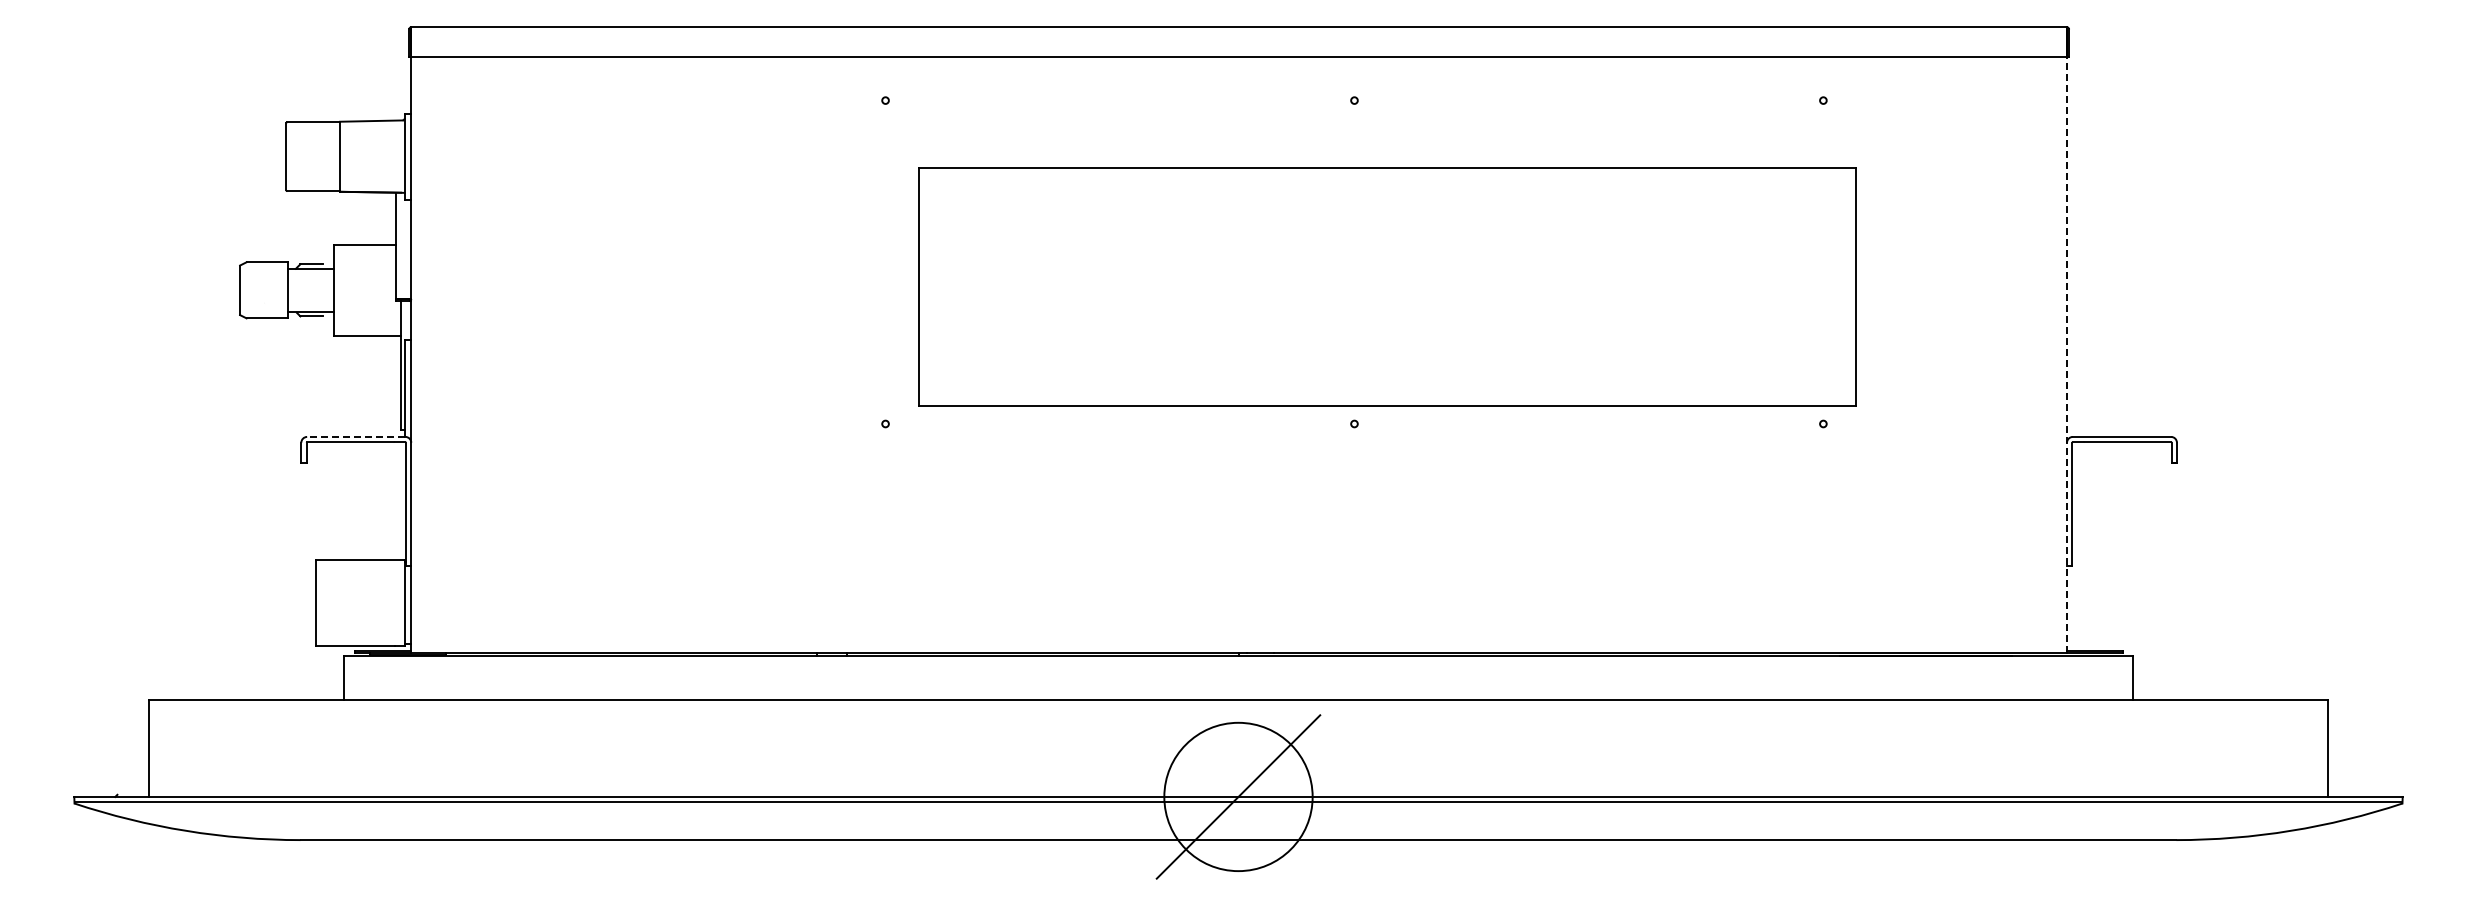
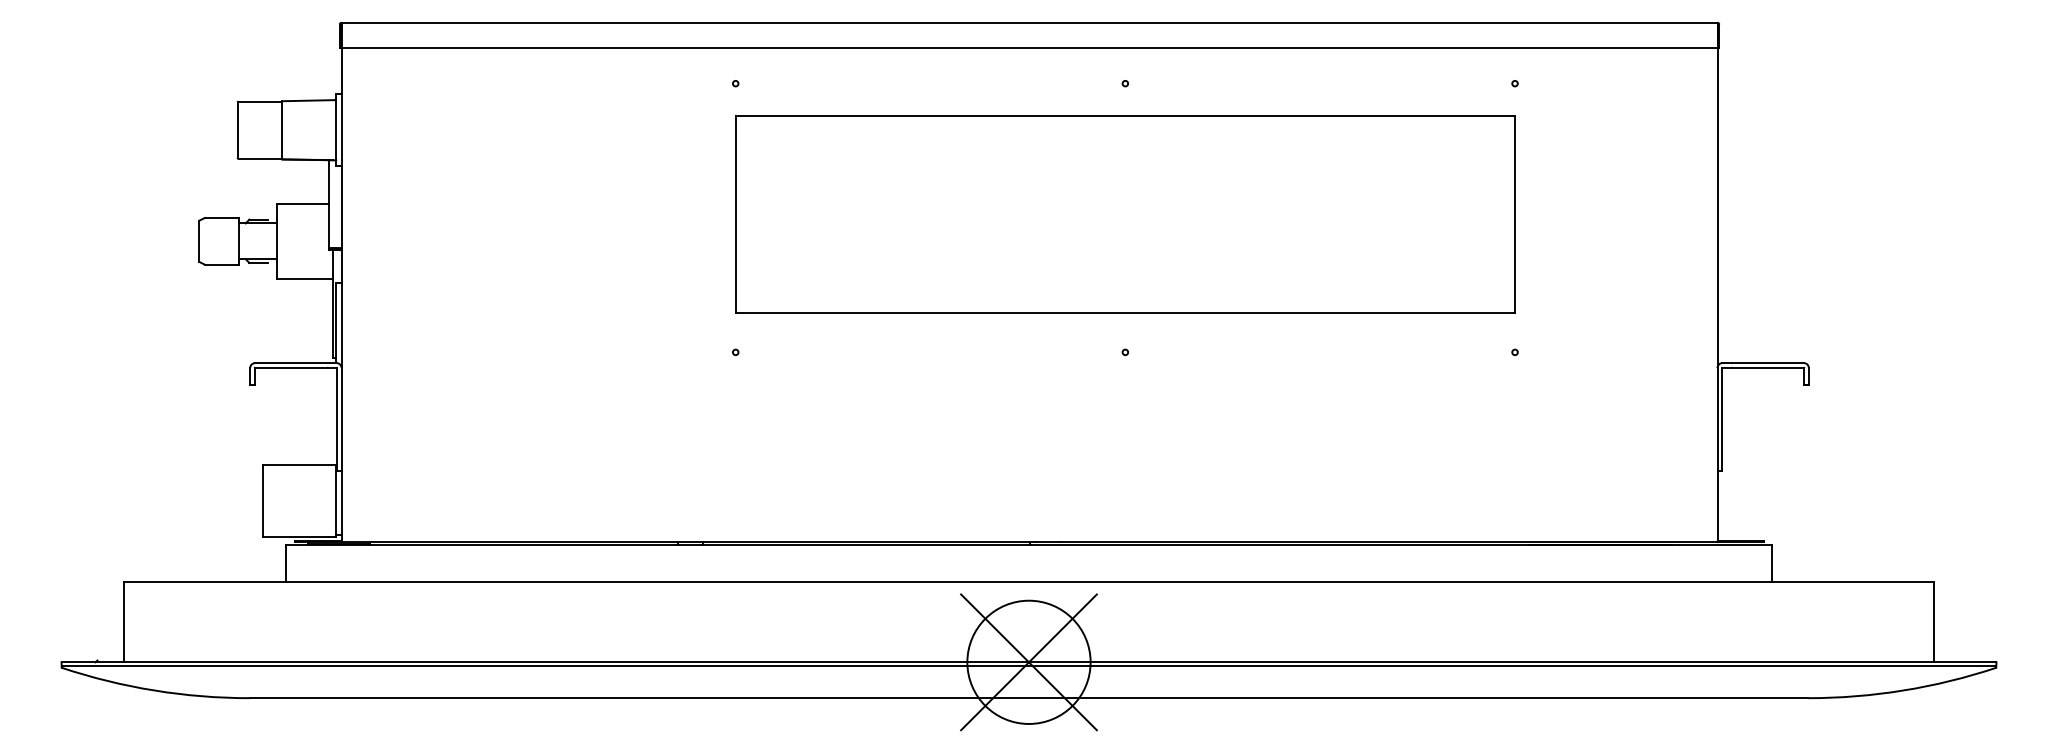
part: (1387, 286) -> (1125, 214), moved
line: (2067, 355) -> (1717, 295), dashed -> solid
line: (355, 436) -> (295, 362), dashed -> solid
line: (1238, 796) -> (1029, 661), added

